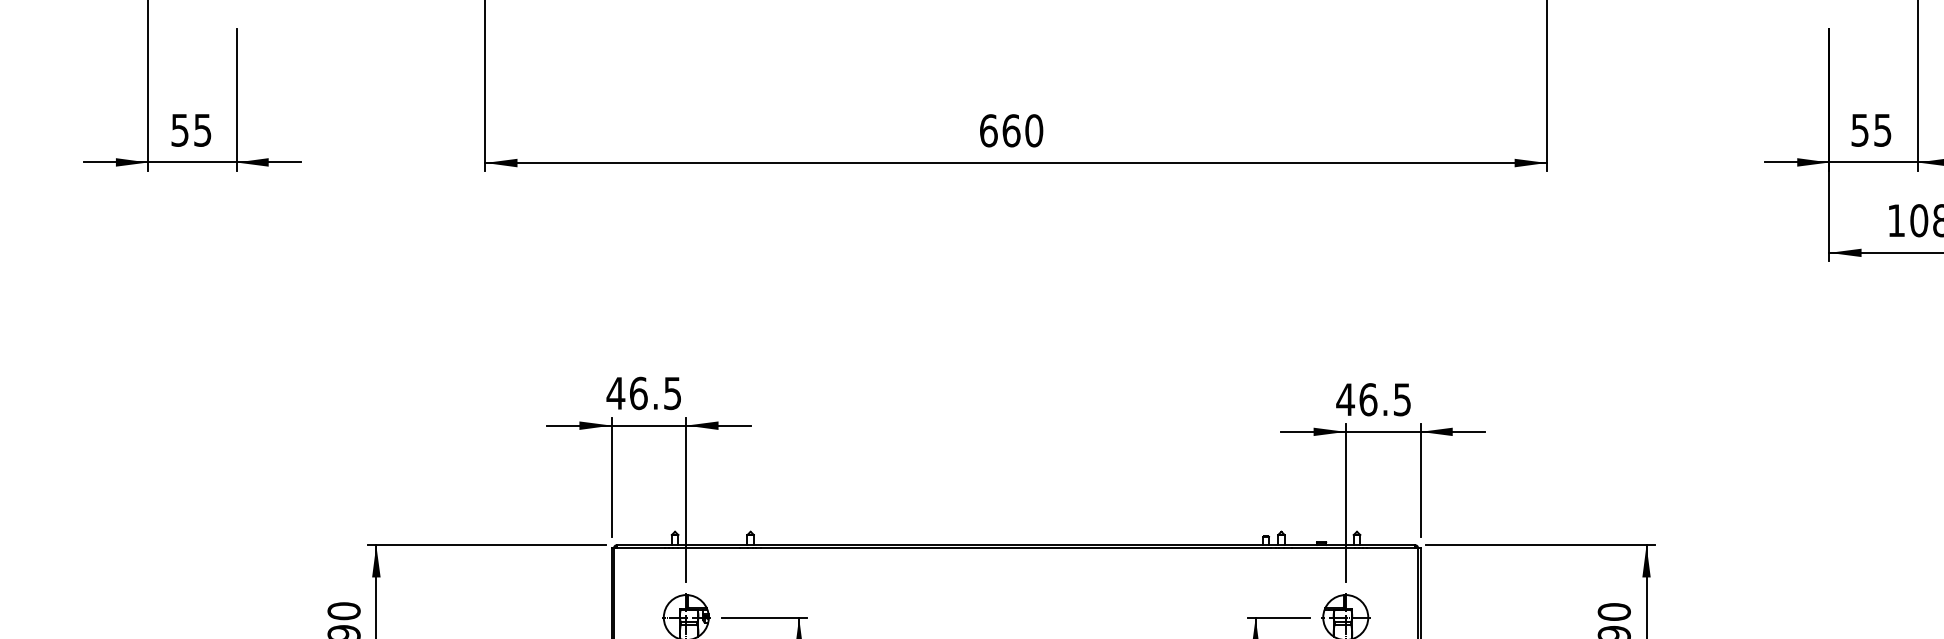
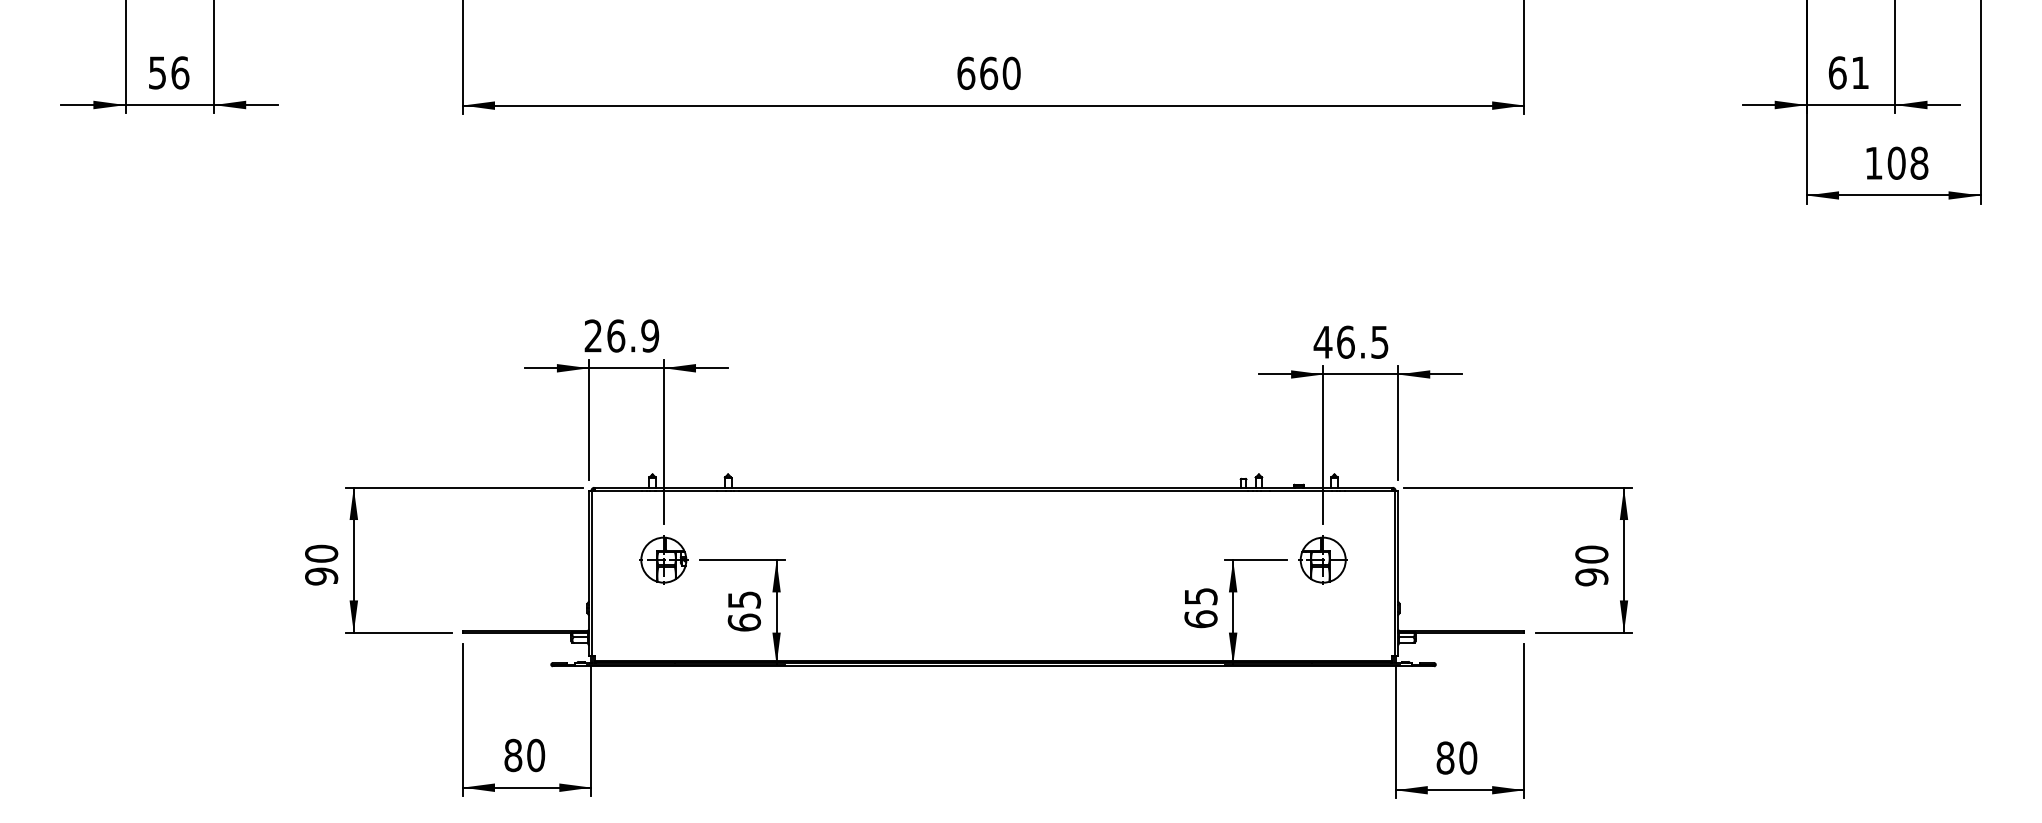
text: (203, 129) -> (180, 72), 55 -> 56
text: (1871, 129) -> (1848, 72), 55 -> 61
text: (644, 392) -> (621, 335), 46.5 -> 26.9

